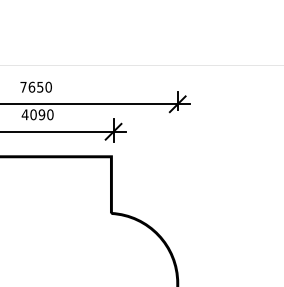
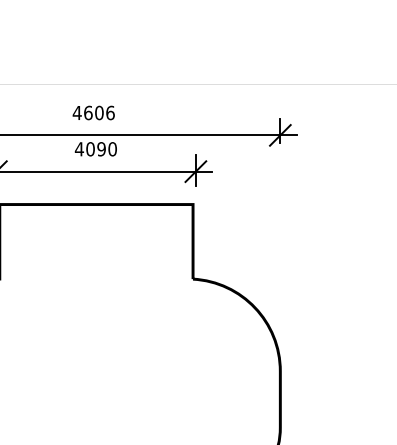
text: (35, 86) -> (93, 112), 7650 -> 4606

